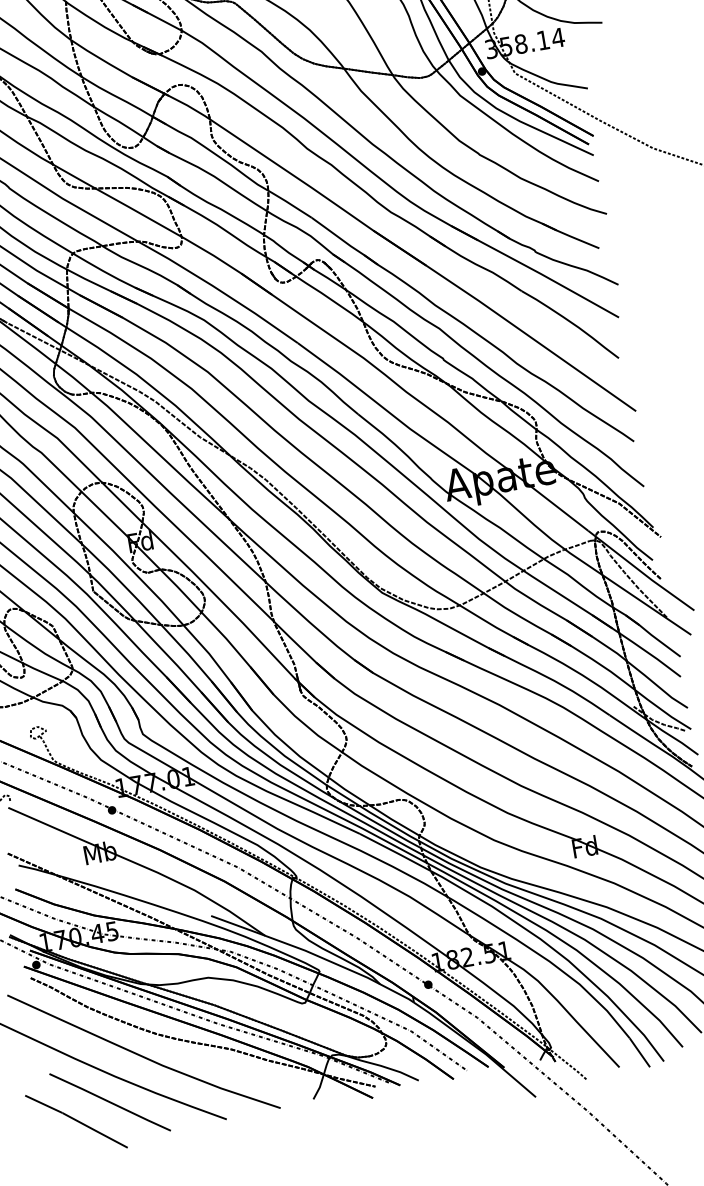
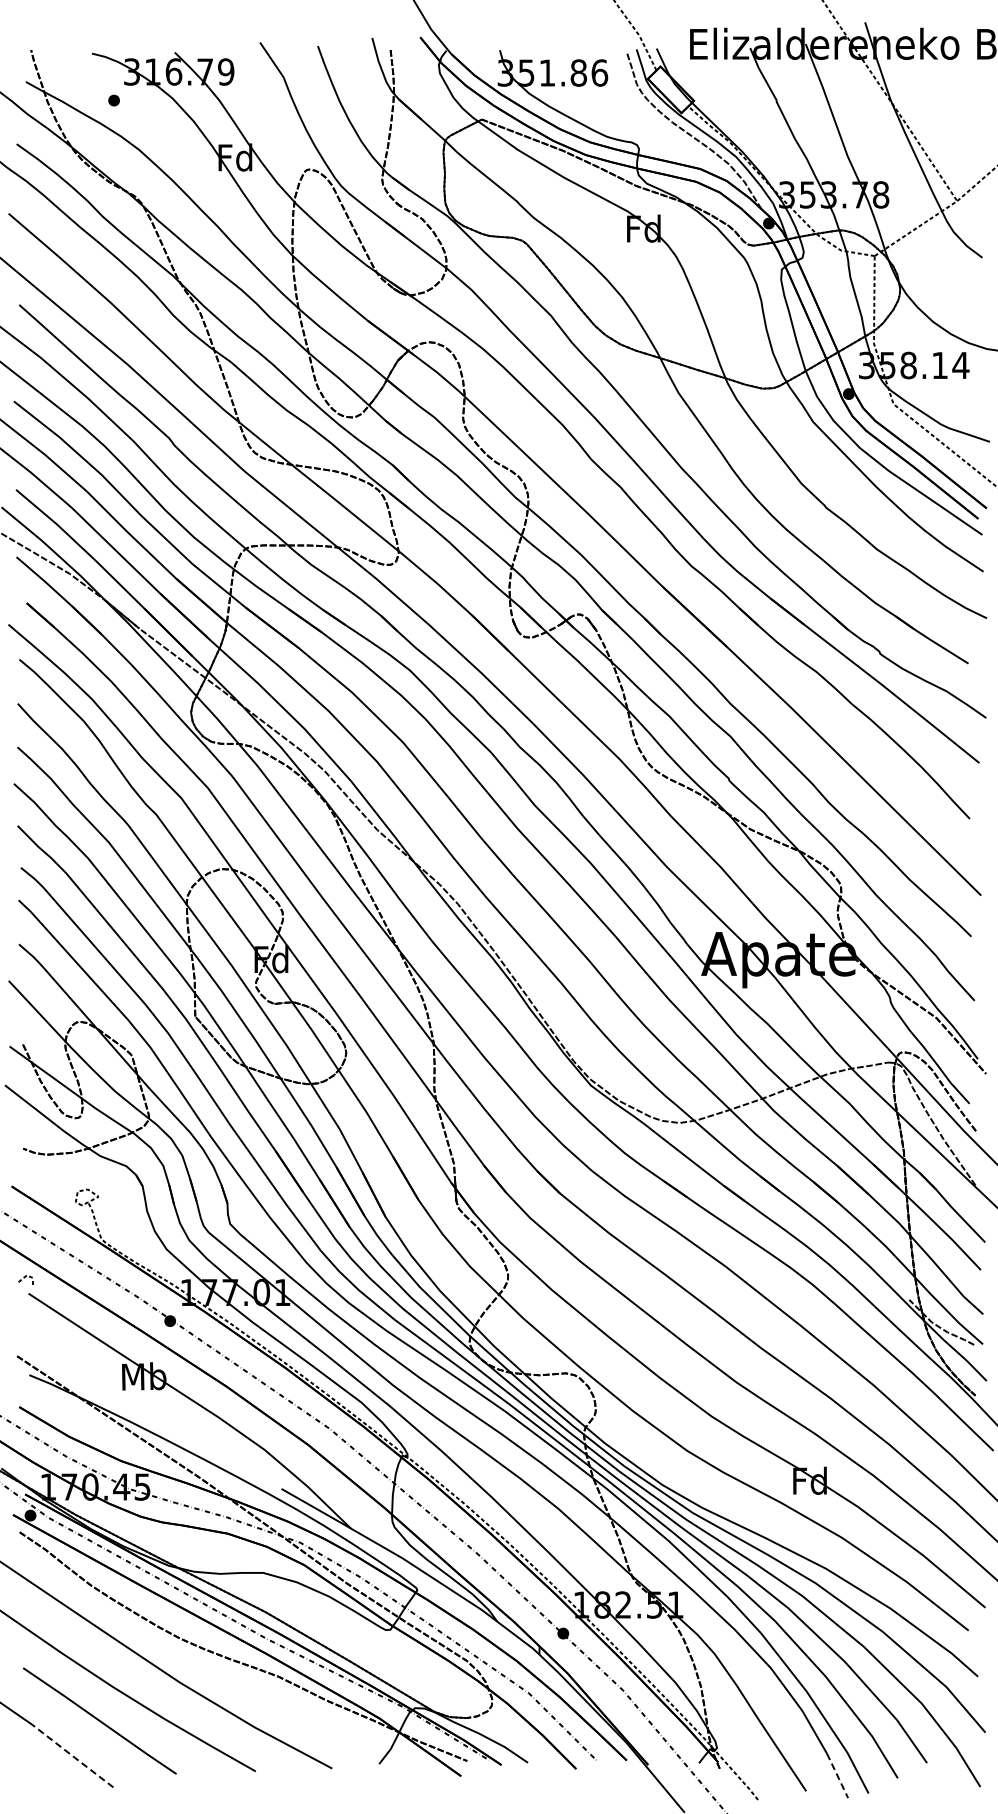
line: (639, 1052) -> (837, 1775), solid -> dashed
line: (94, 1130) -> (72, 1755), solid -> dashed

